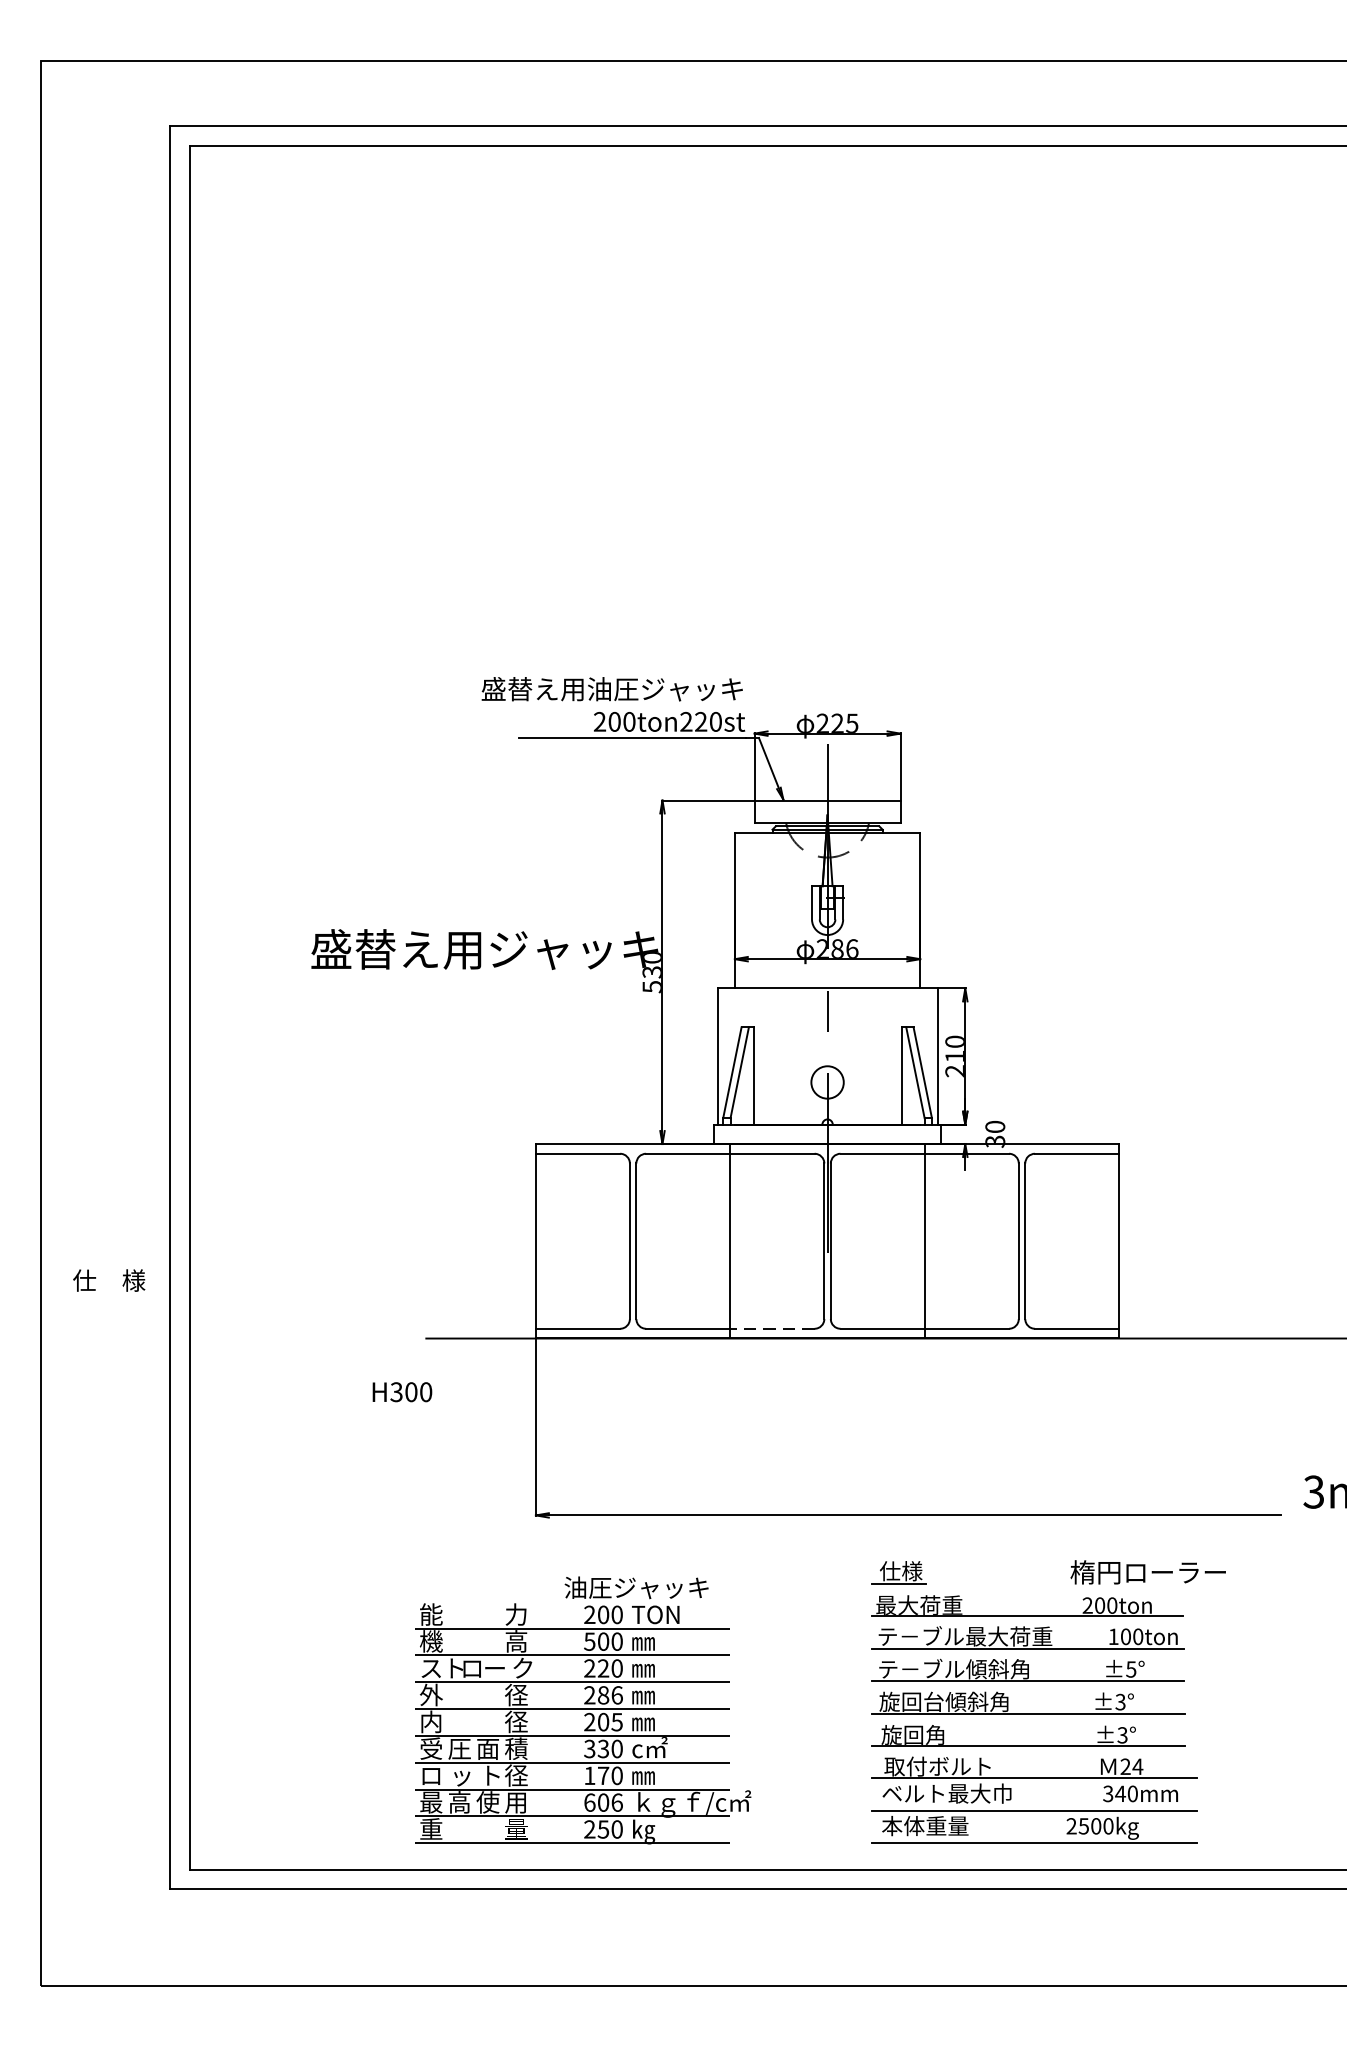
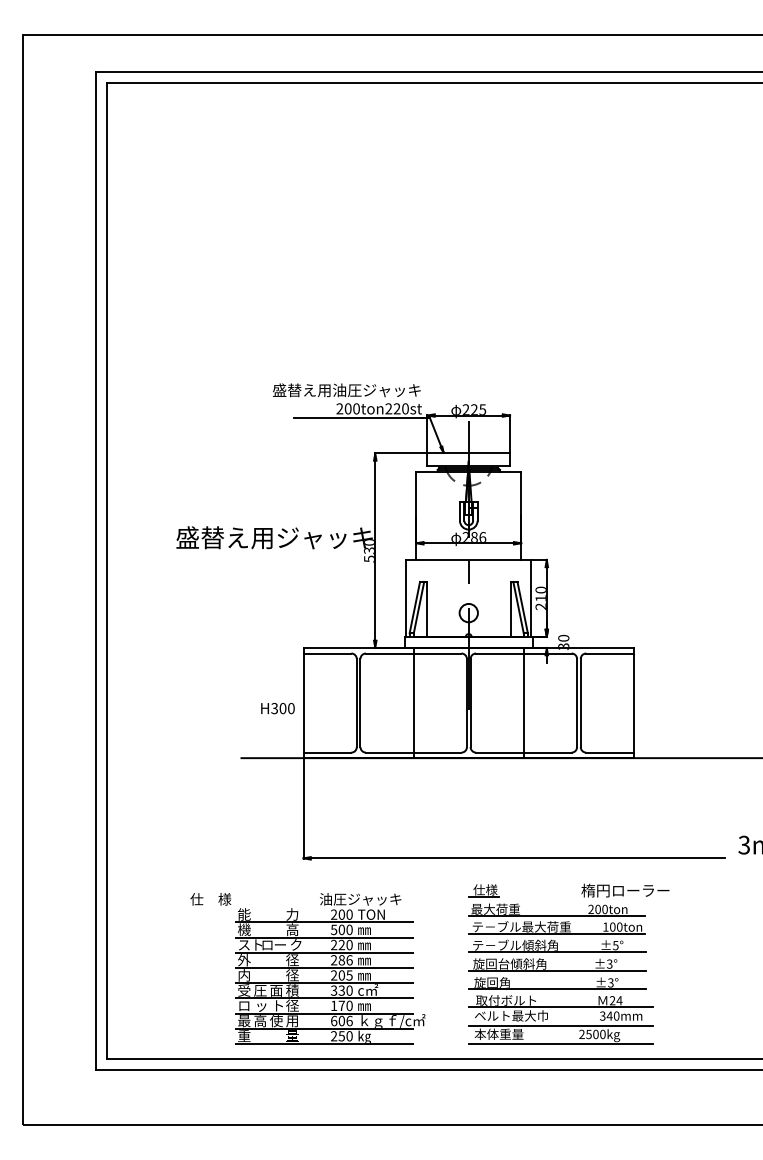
text: (108, 1280) -> (210, 899), moved
line: (772, 1328) -> (437, 752), dashed -> solid
text: (401, 1392) -> (277, 708), moved
part: (1047, 1713) -> (568, 970), moved

